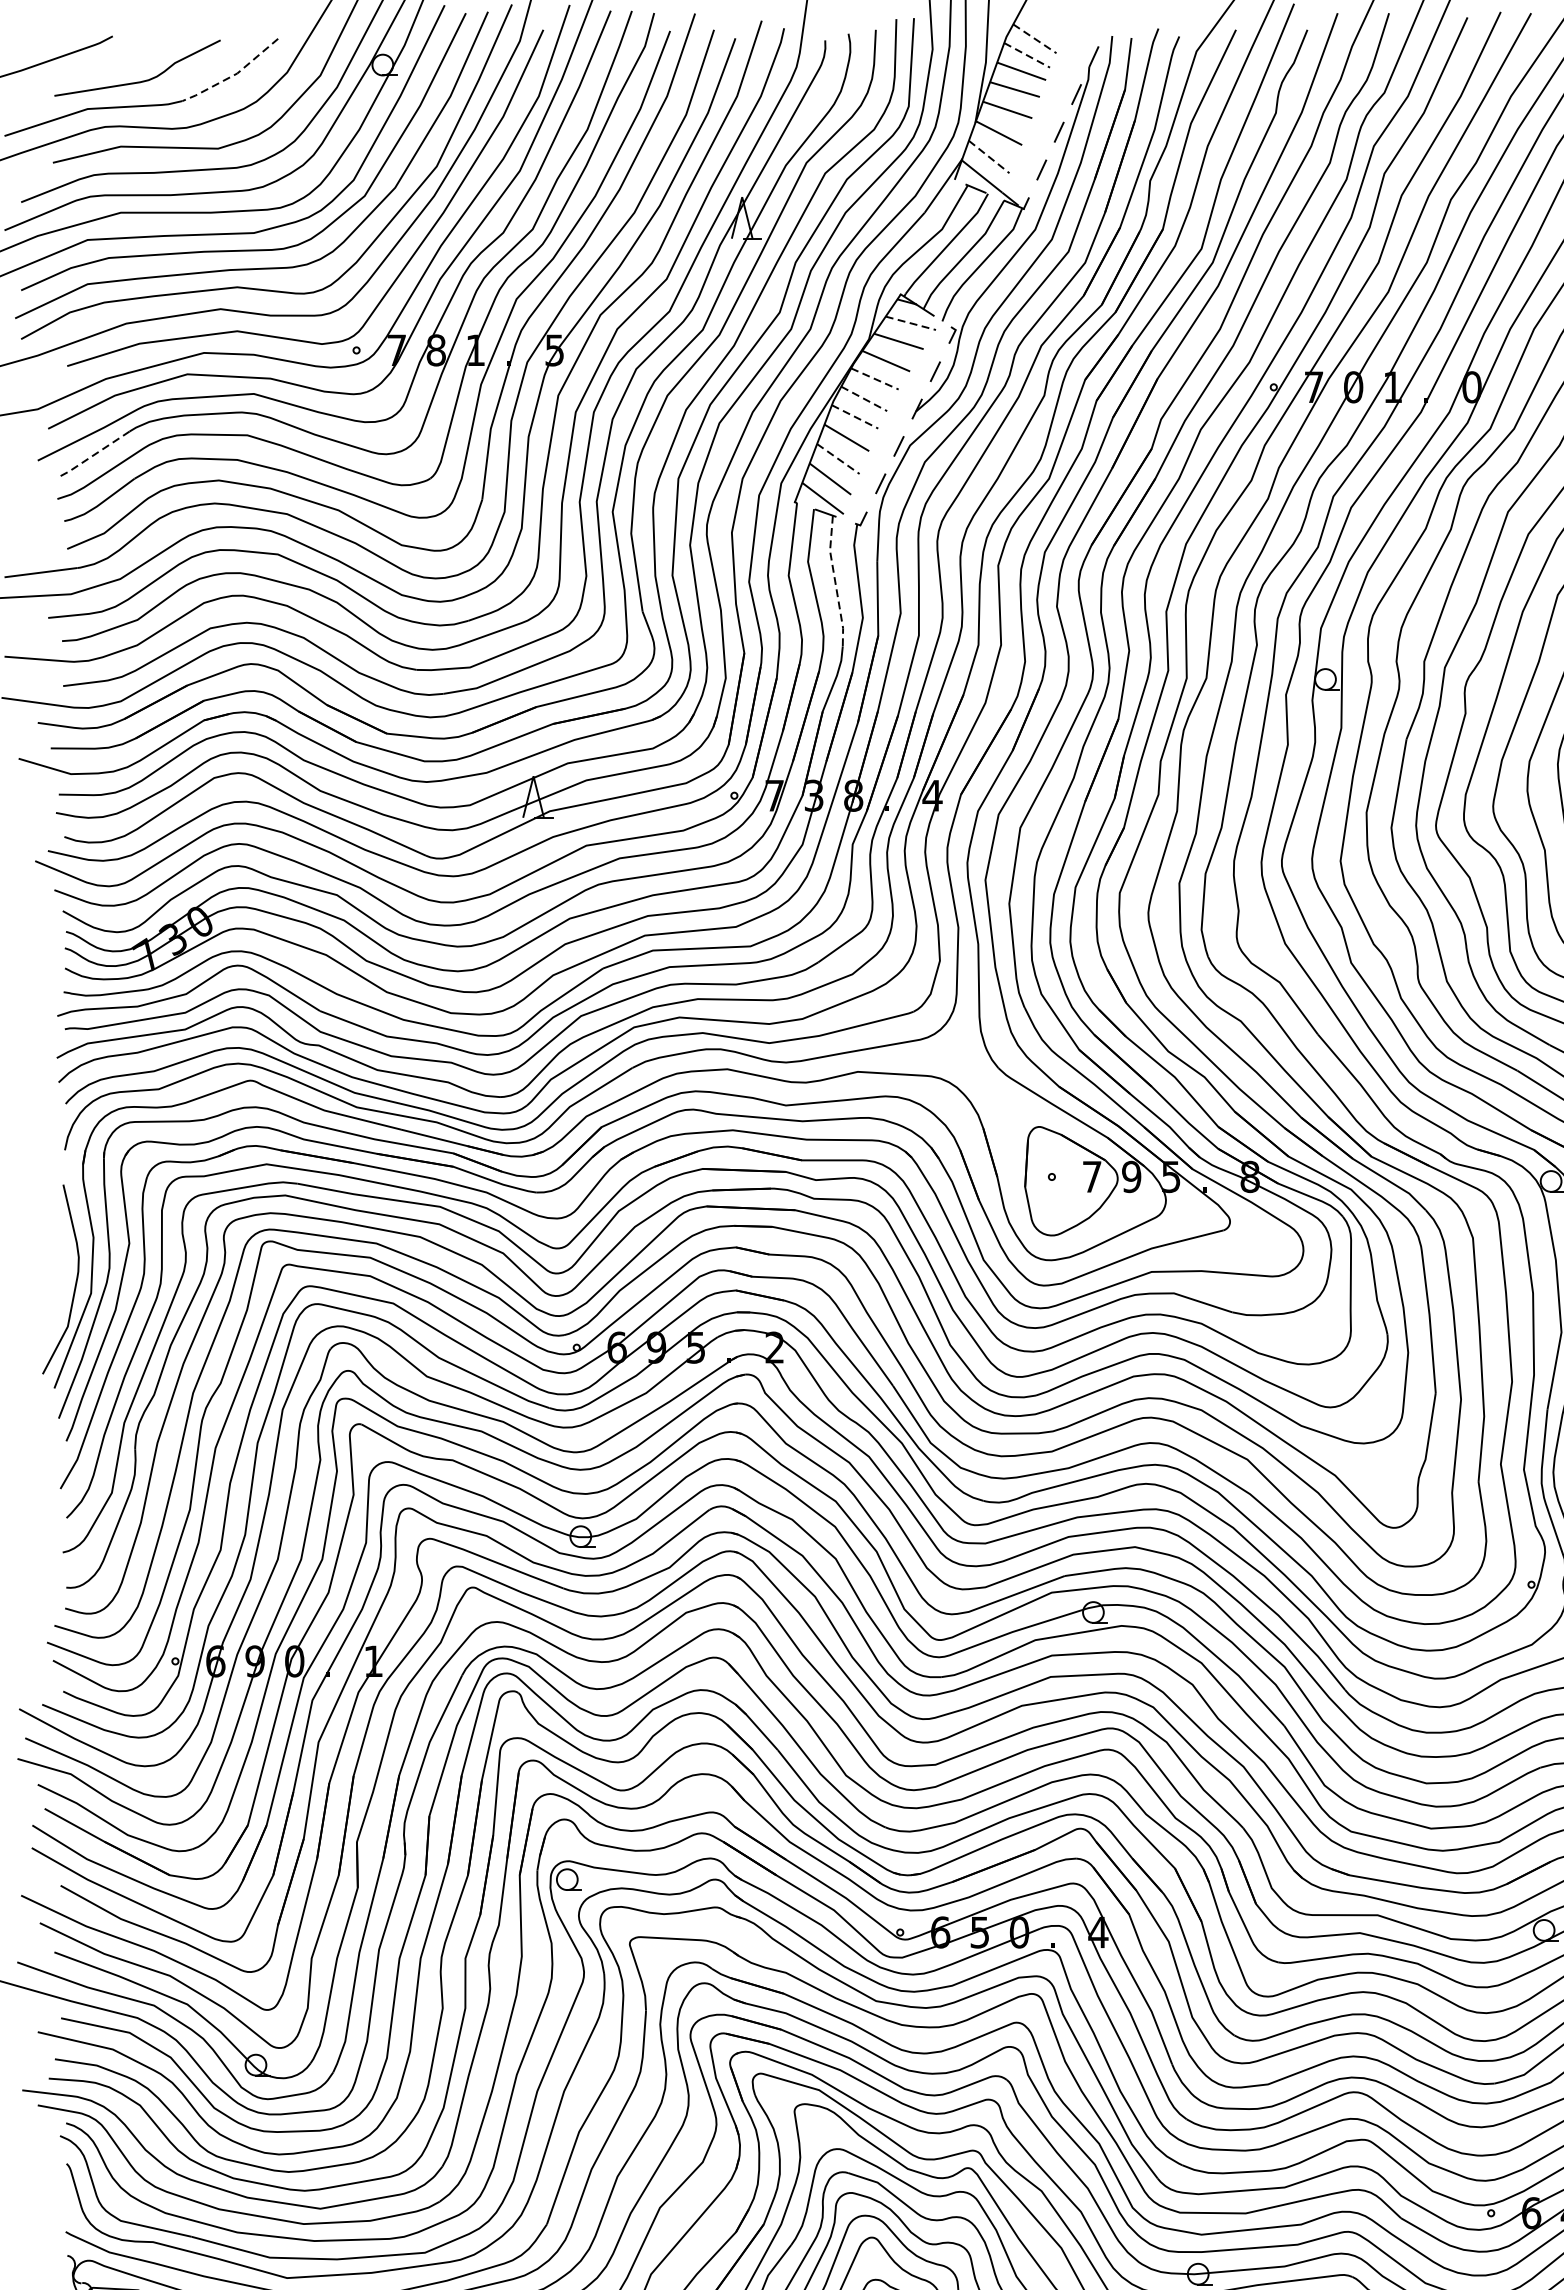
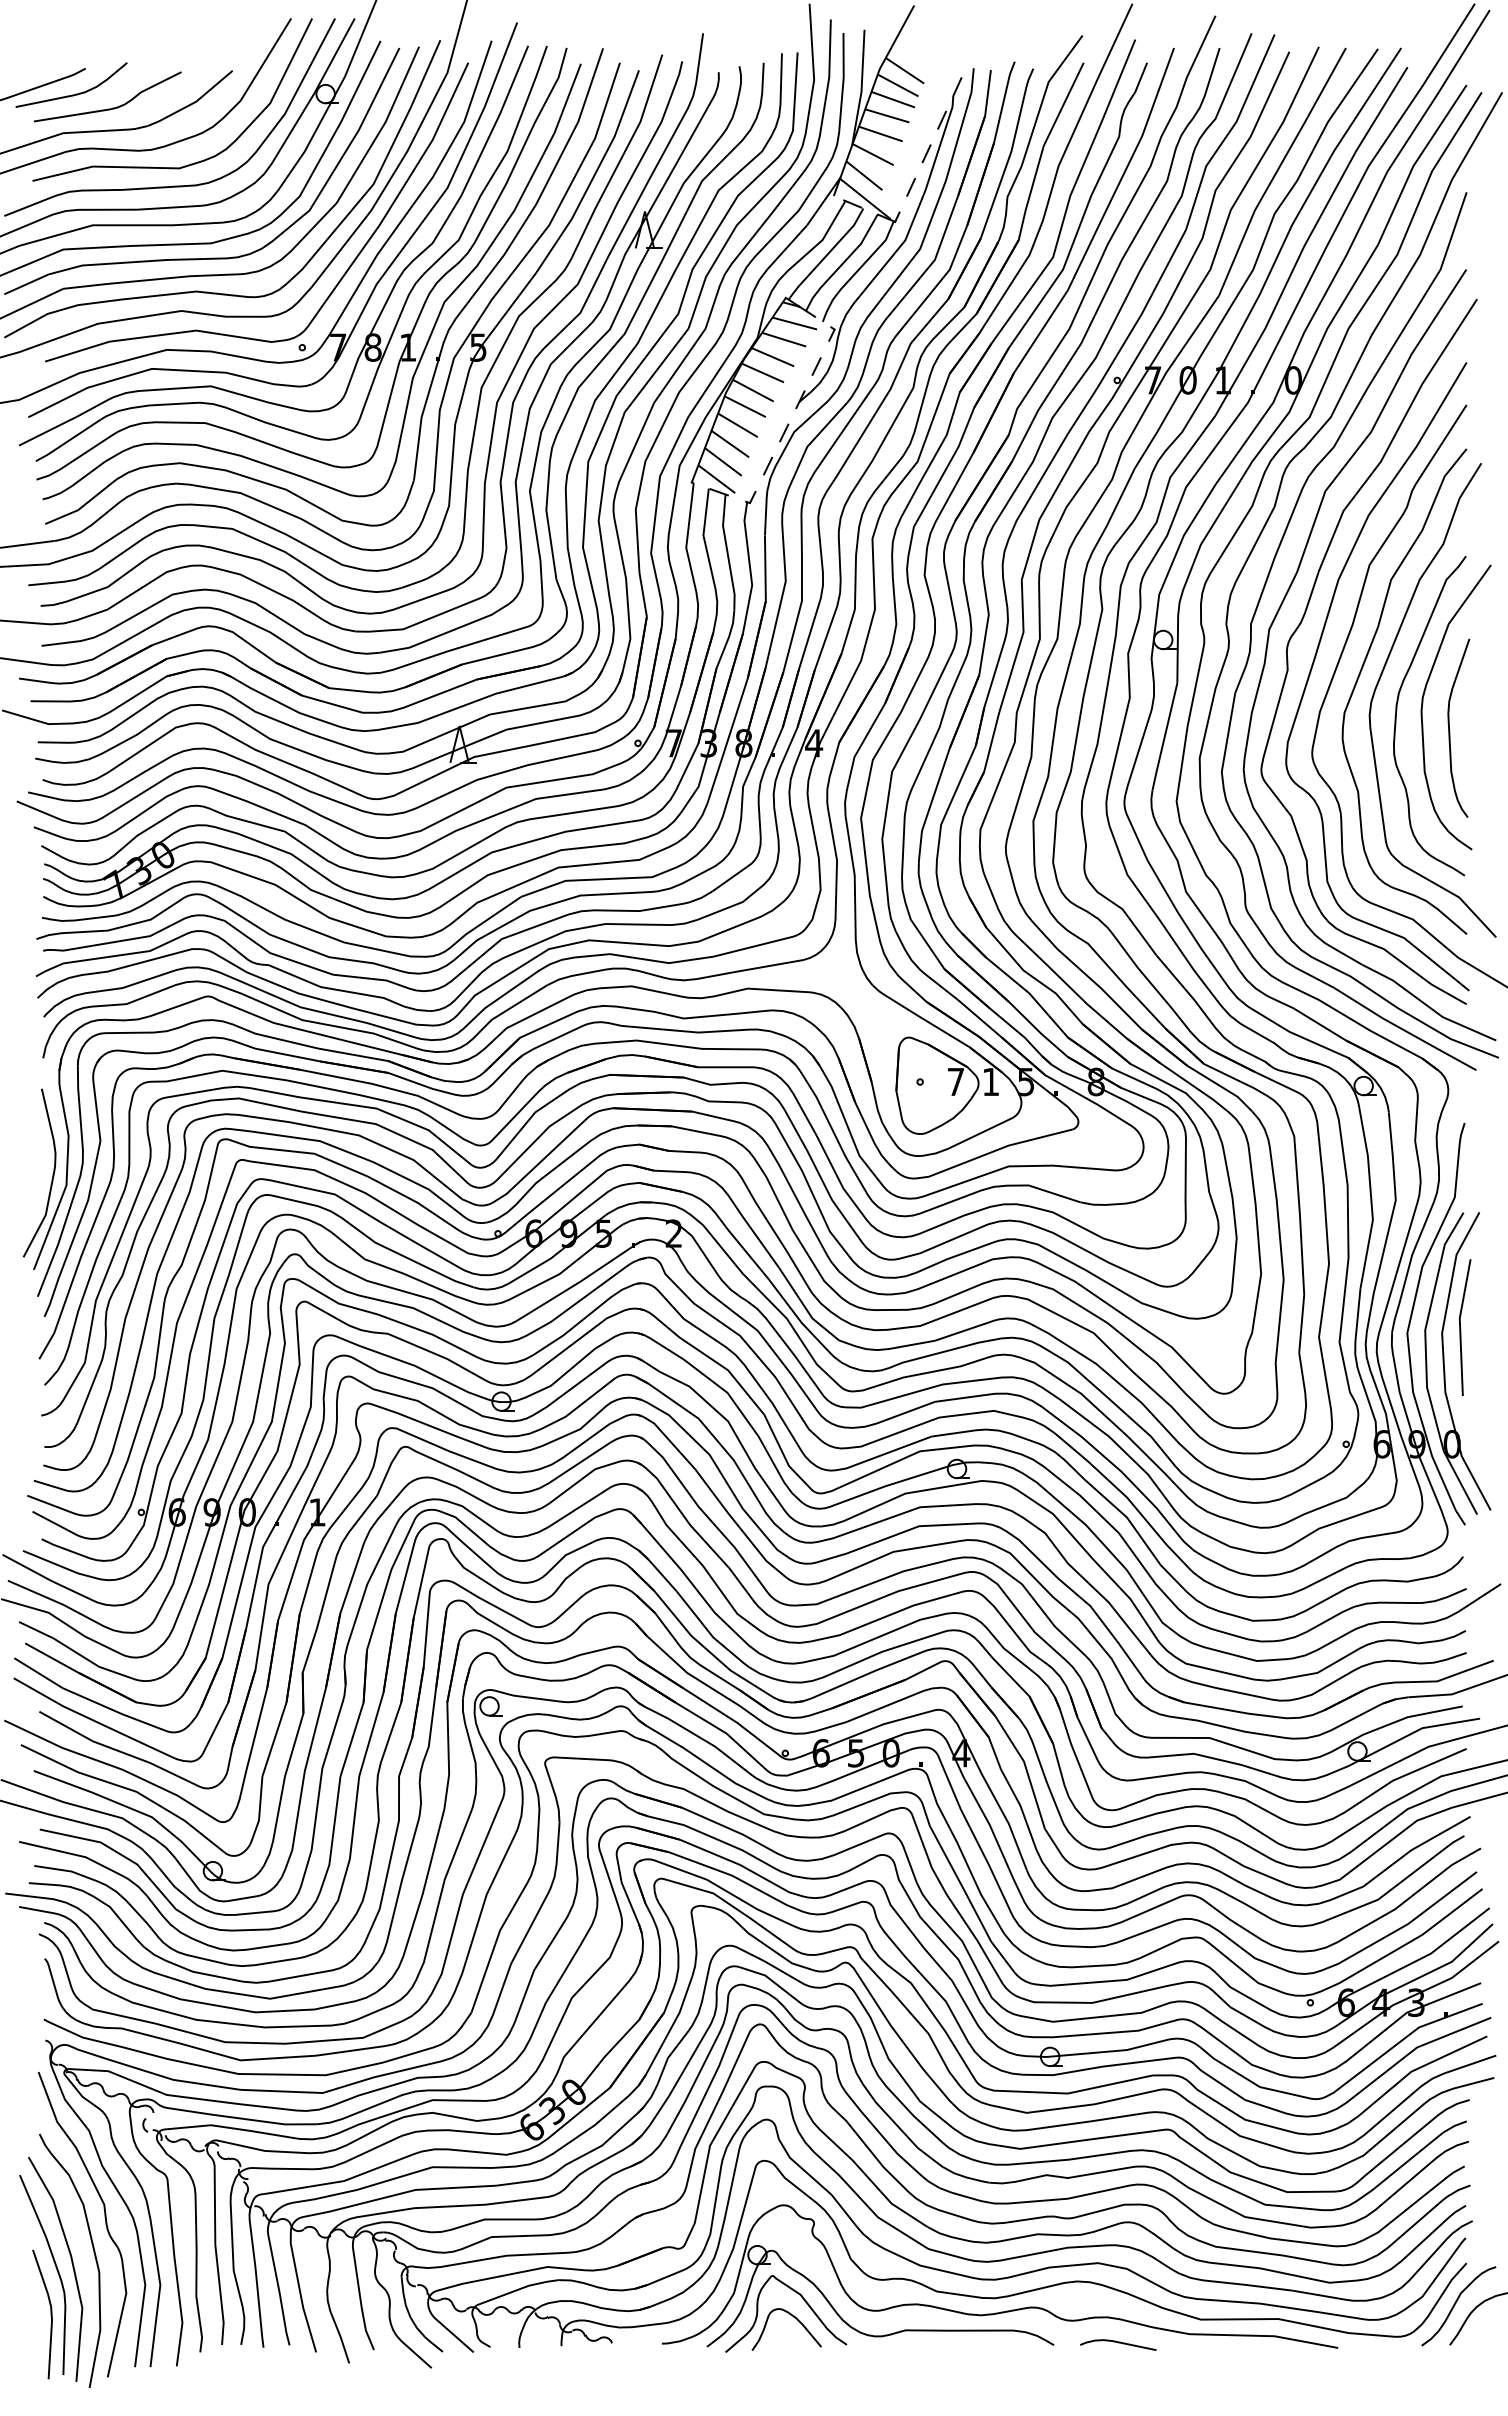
line: (1035, 39) -> (905, 71), dashed -> solid
line: (1027, 55) -> (898, 85), dashed -> solid
curve: (96, 65) -> (71, 94), added
line: (232, 75) -> (192, 103), dashed -> solid
line: (989, 157) -> (864, 176), dashed -> solid
line: (911, 323) -> (795, 323), dashed -> solid
line: (875, 379) -> (763, 373), dashed -> solid
line: (864, 398) -> (753, 390), dashed -> solid
line: (855, 416) -> (745, 406), dashed -> solid
line: (92, 456) -> (67, 441), dashed -> solid
line: (838, 459) -> (730, 444), dashed -> solid
line: (835, 582) -> (727, 553), dashed -> solid
text: (1131, 1176) -> (990, 1081), 9 -> 1

